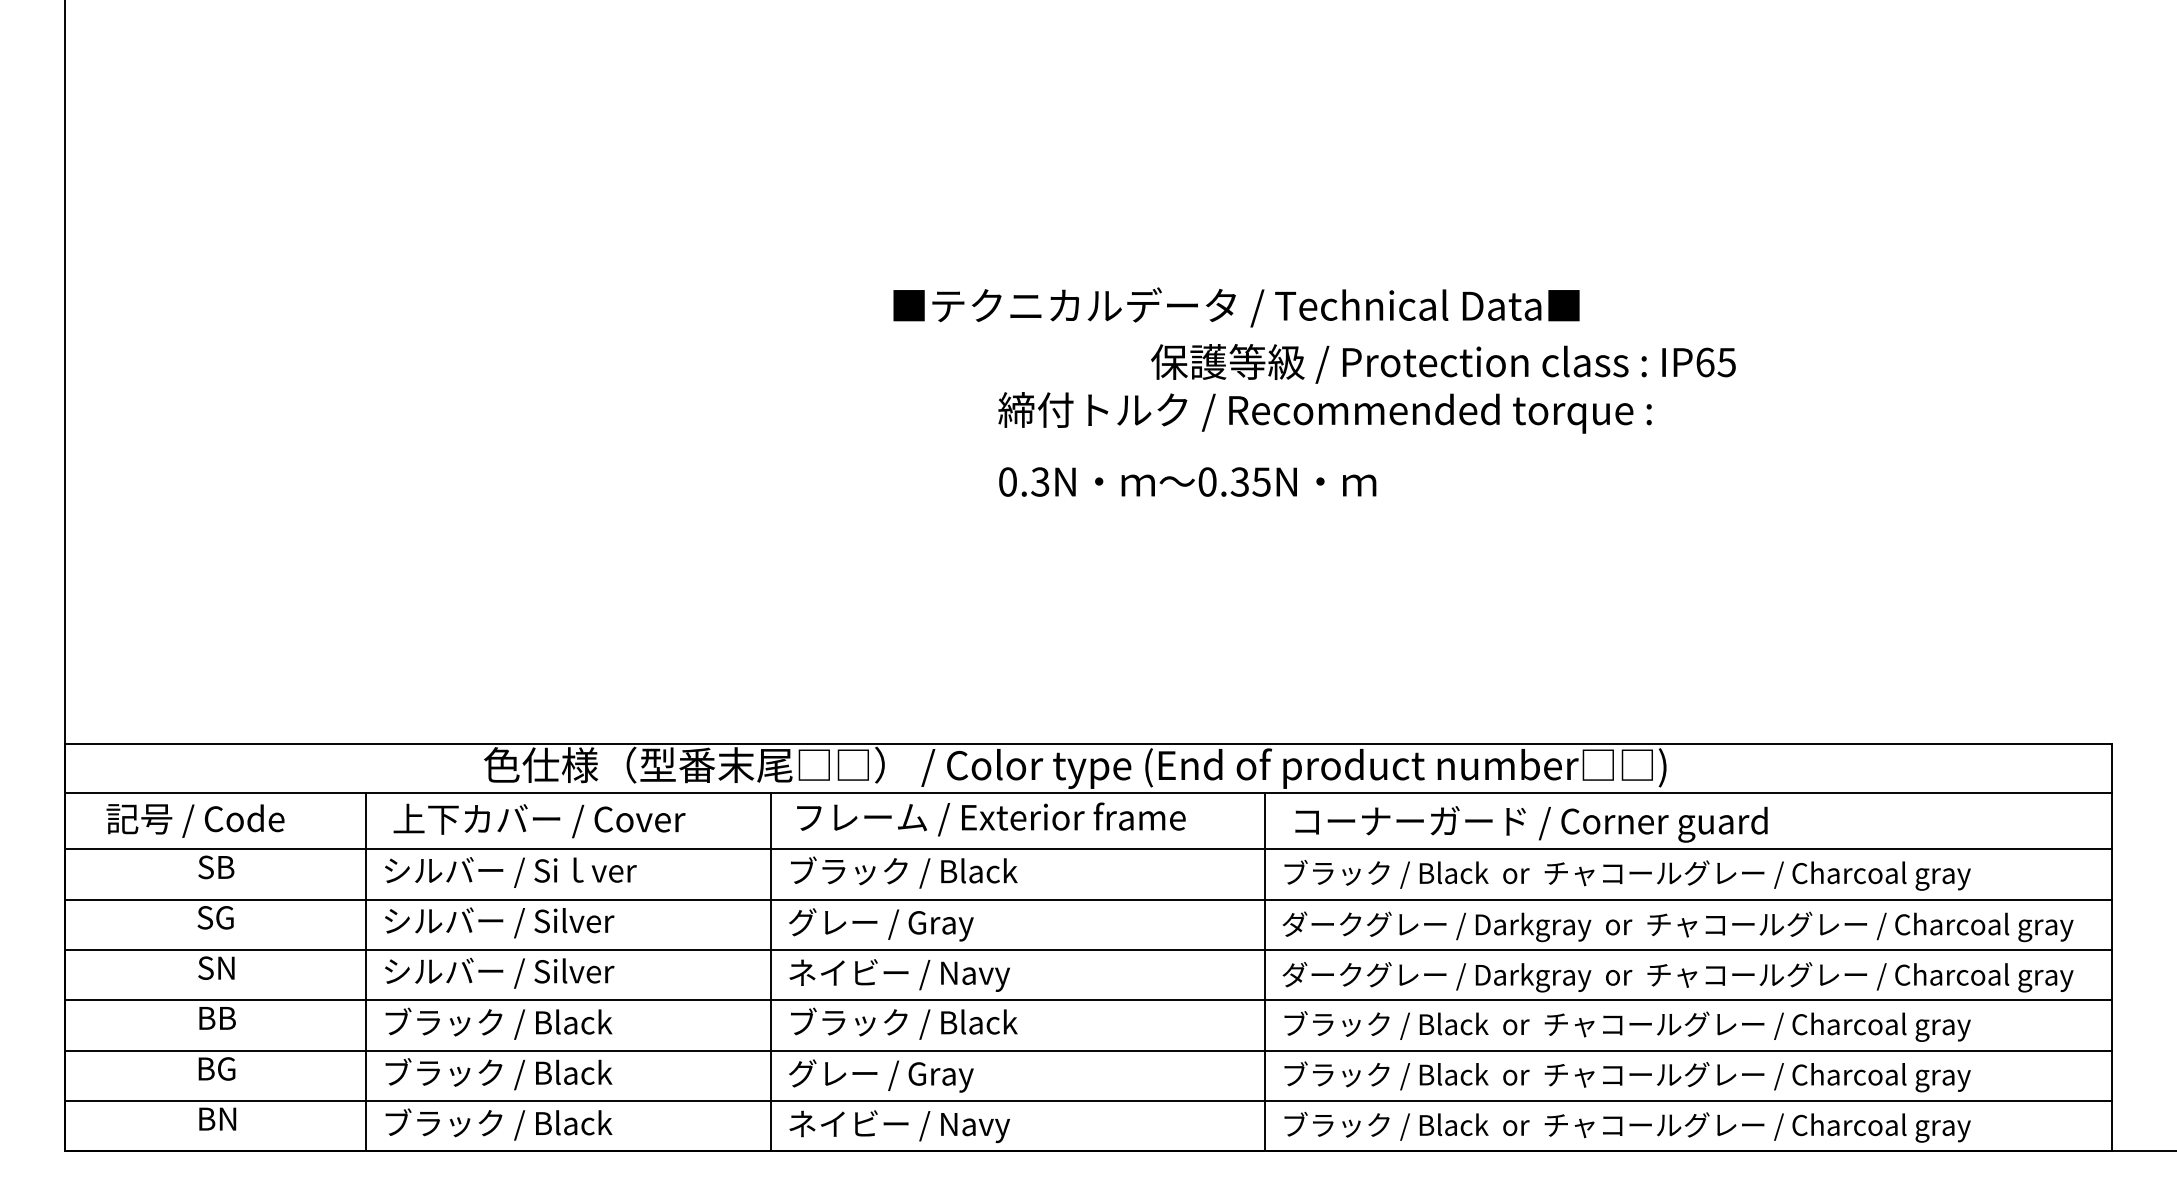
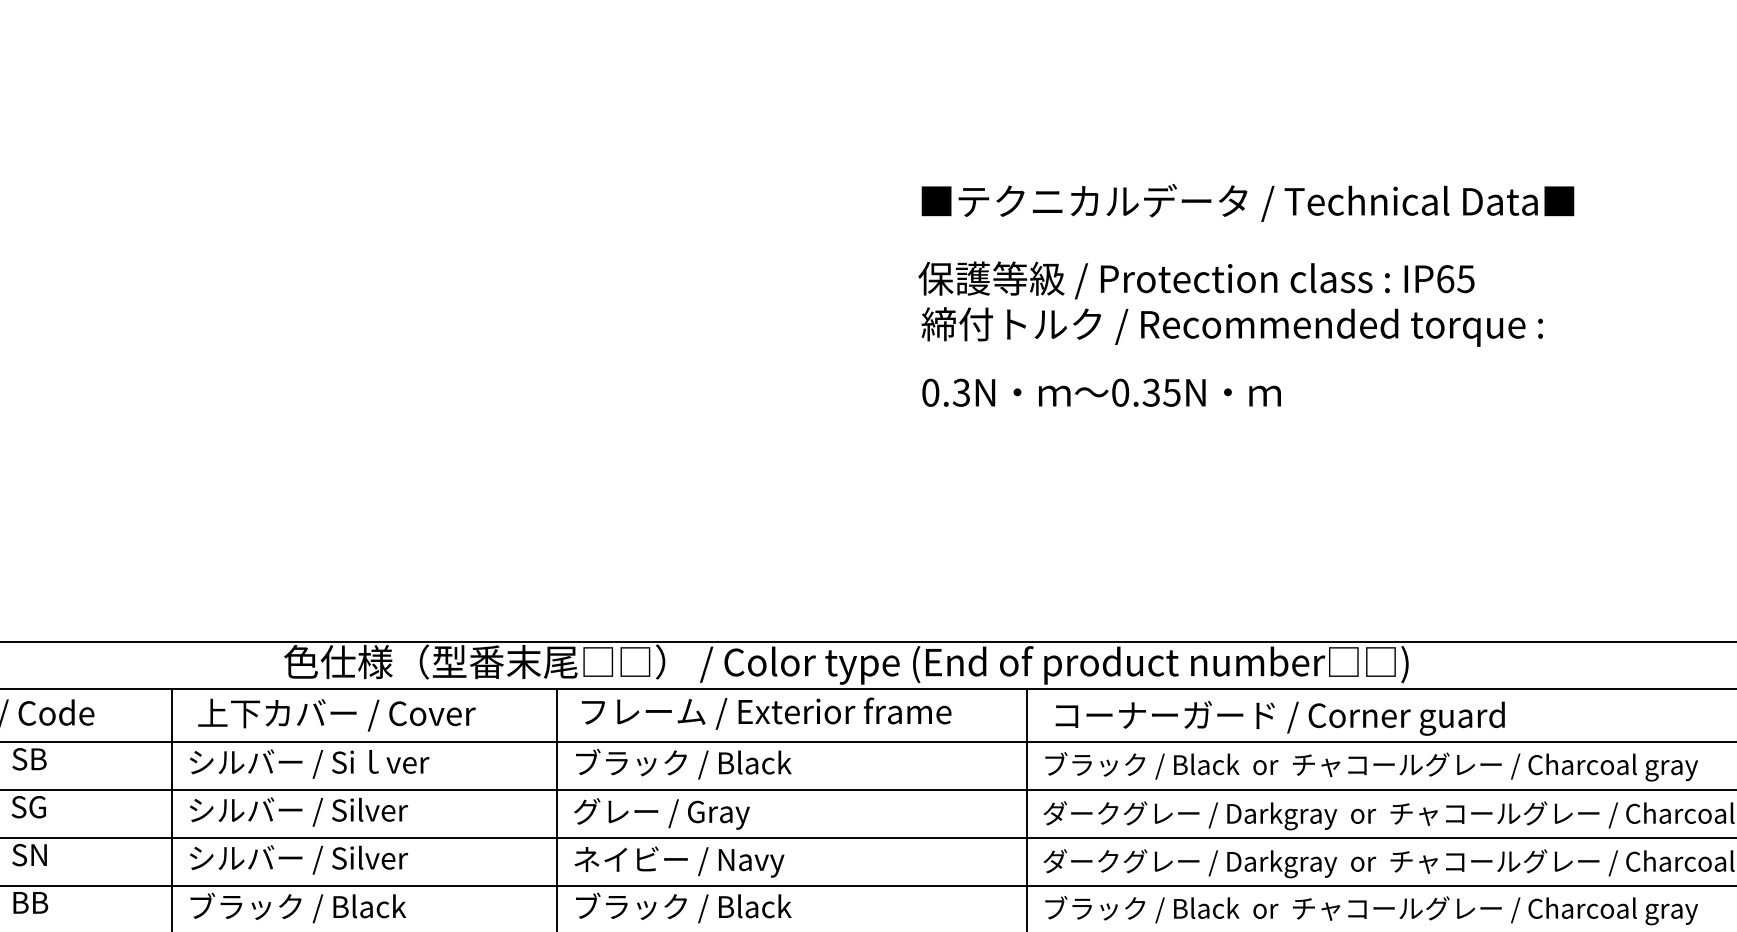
text: (1236, 307) -> (1247, 203), moved
text: (1324, 444) -> (1231, 357), moved

